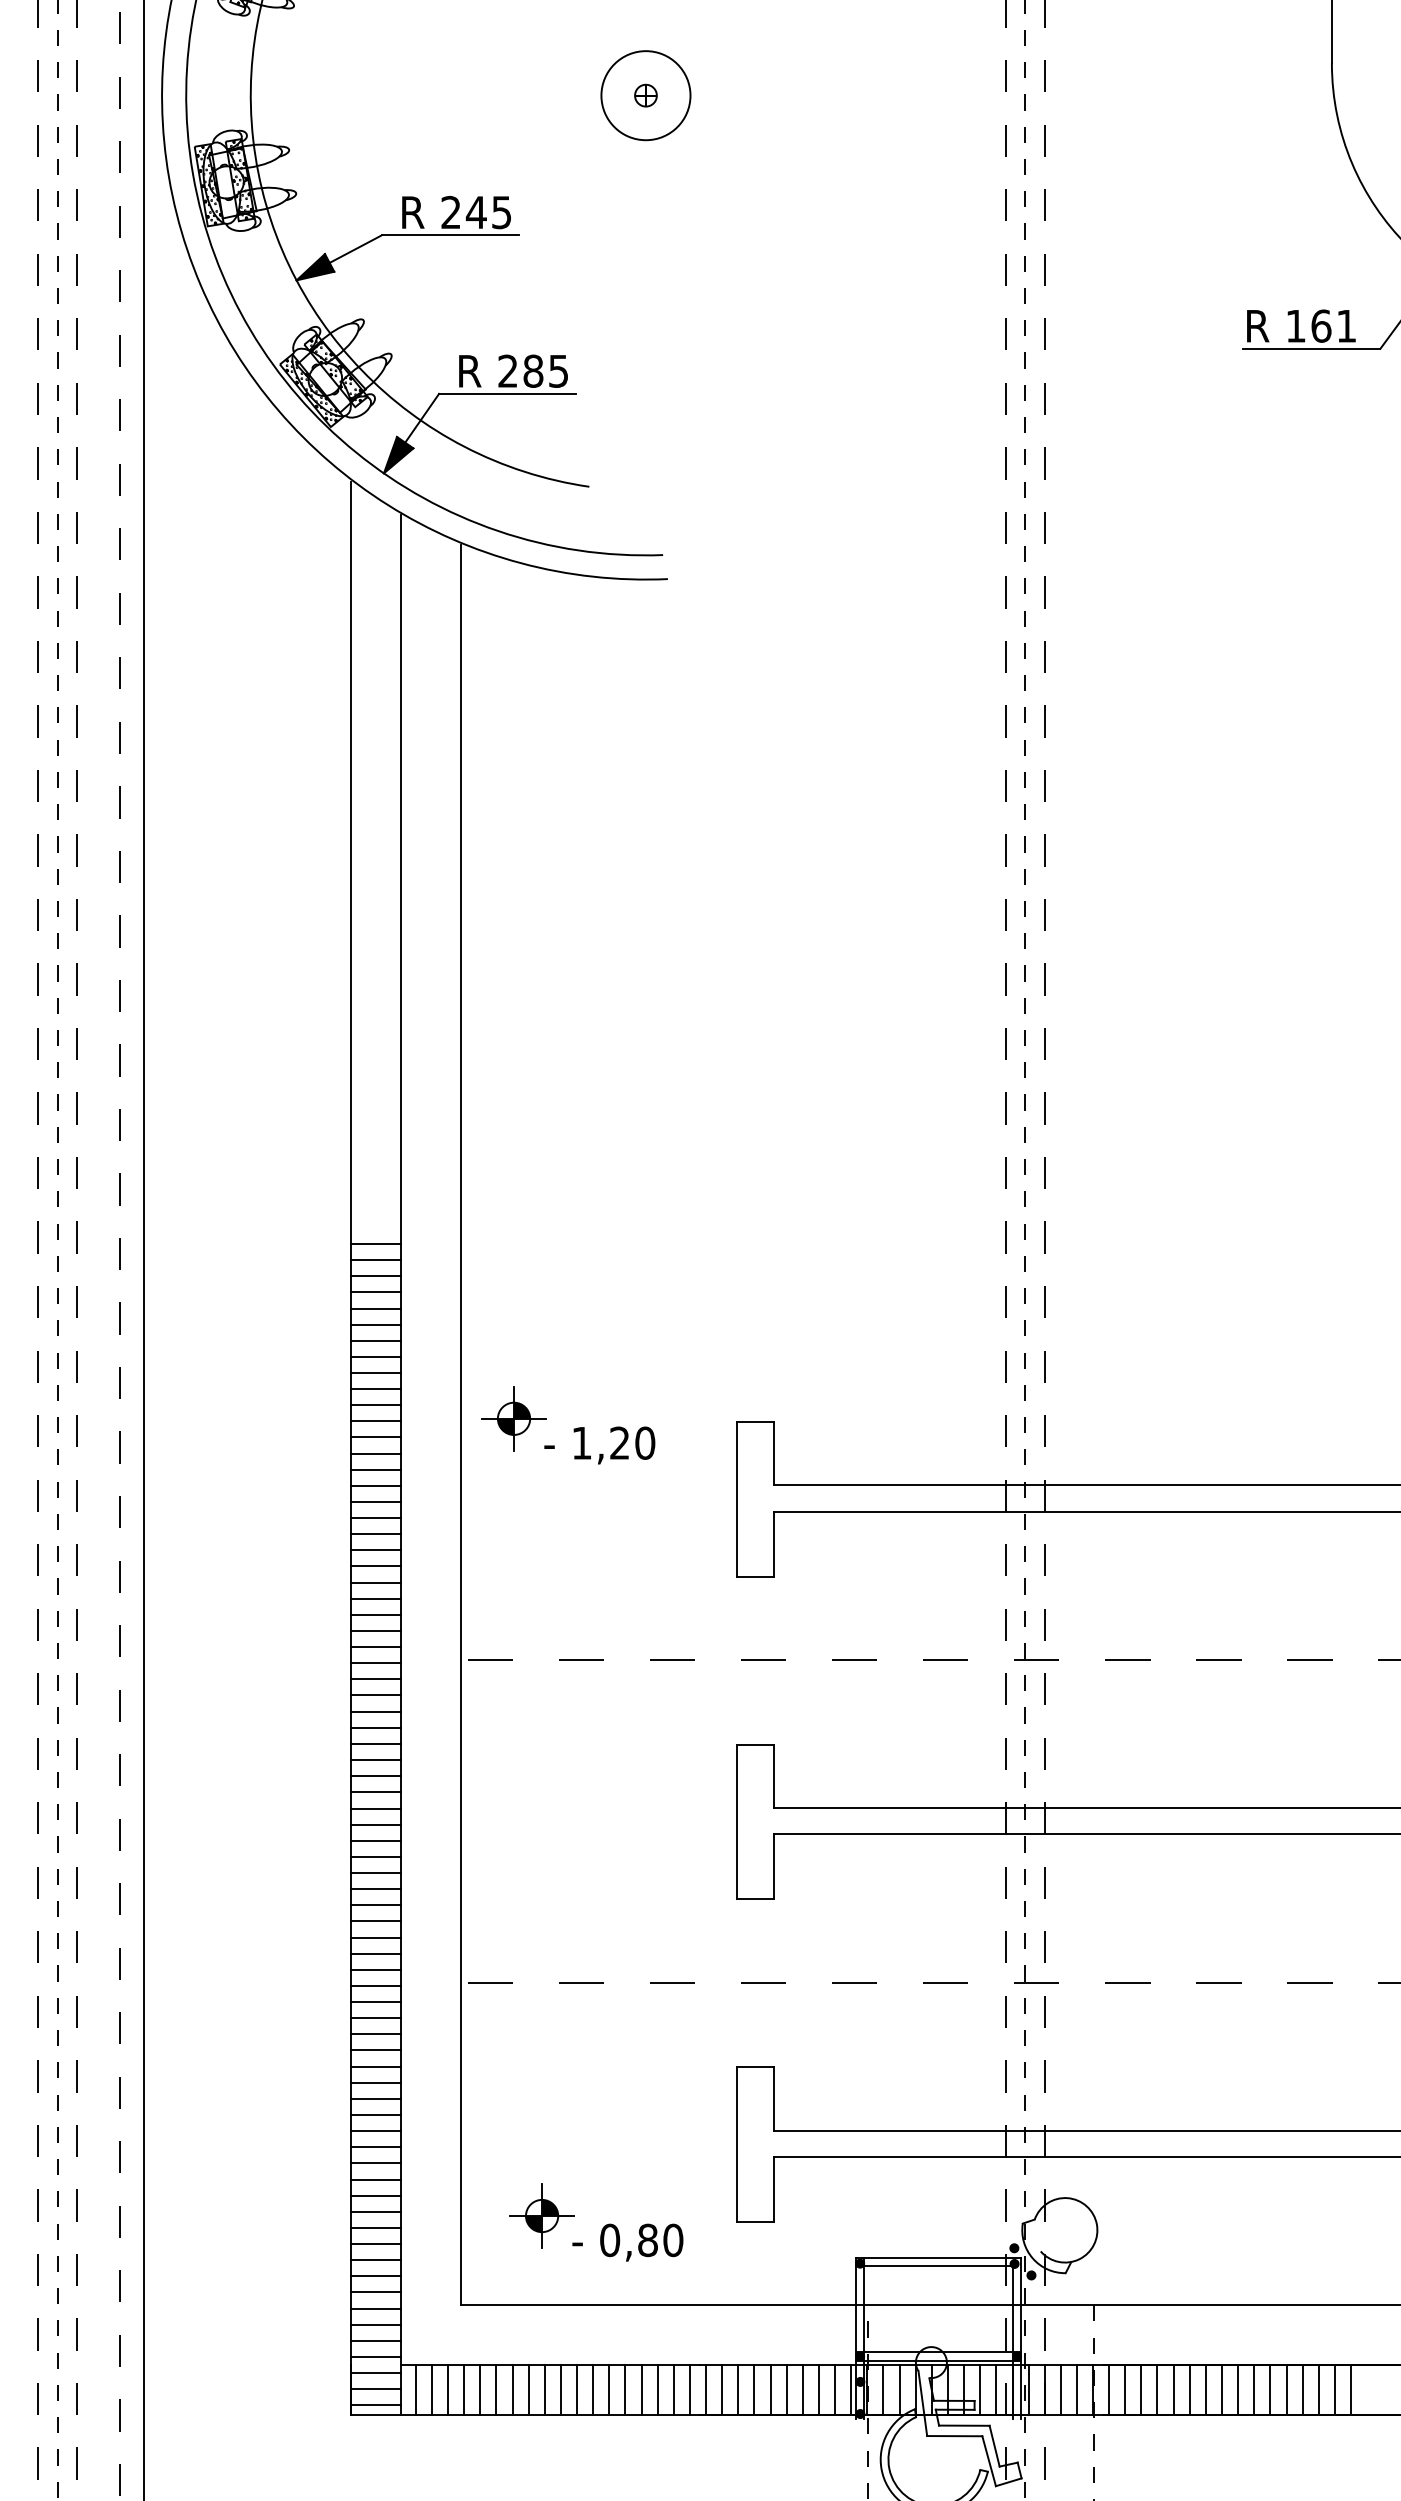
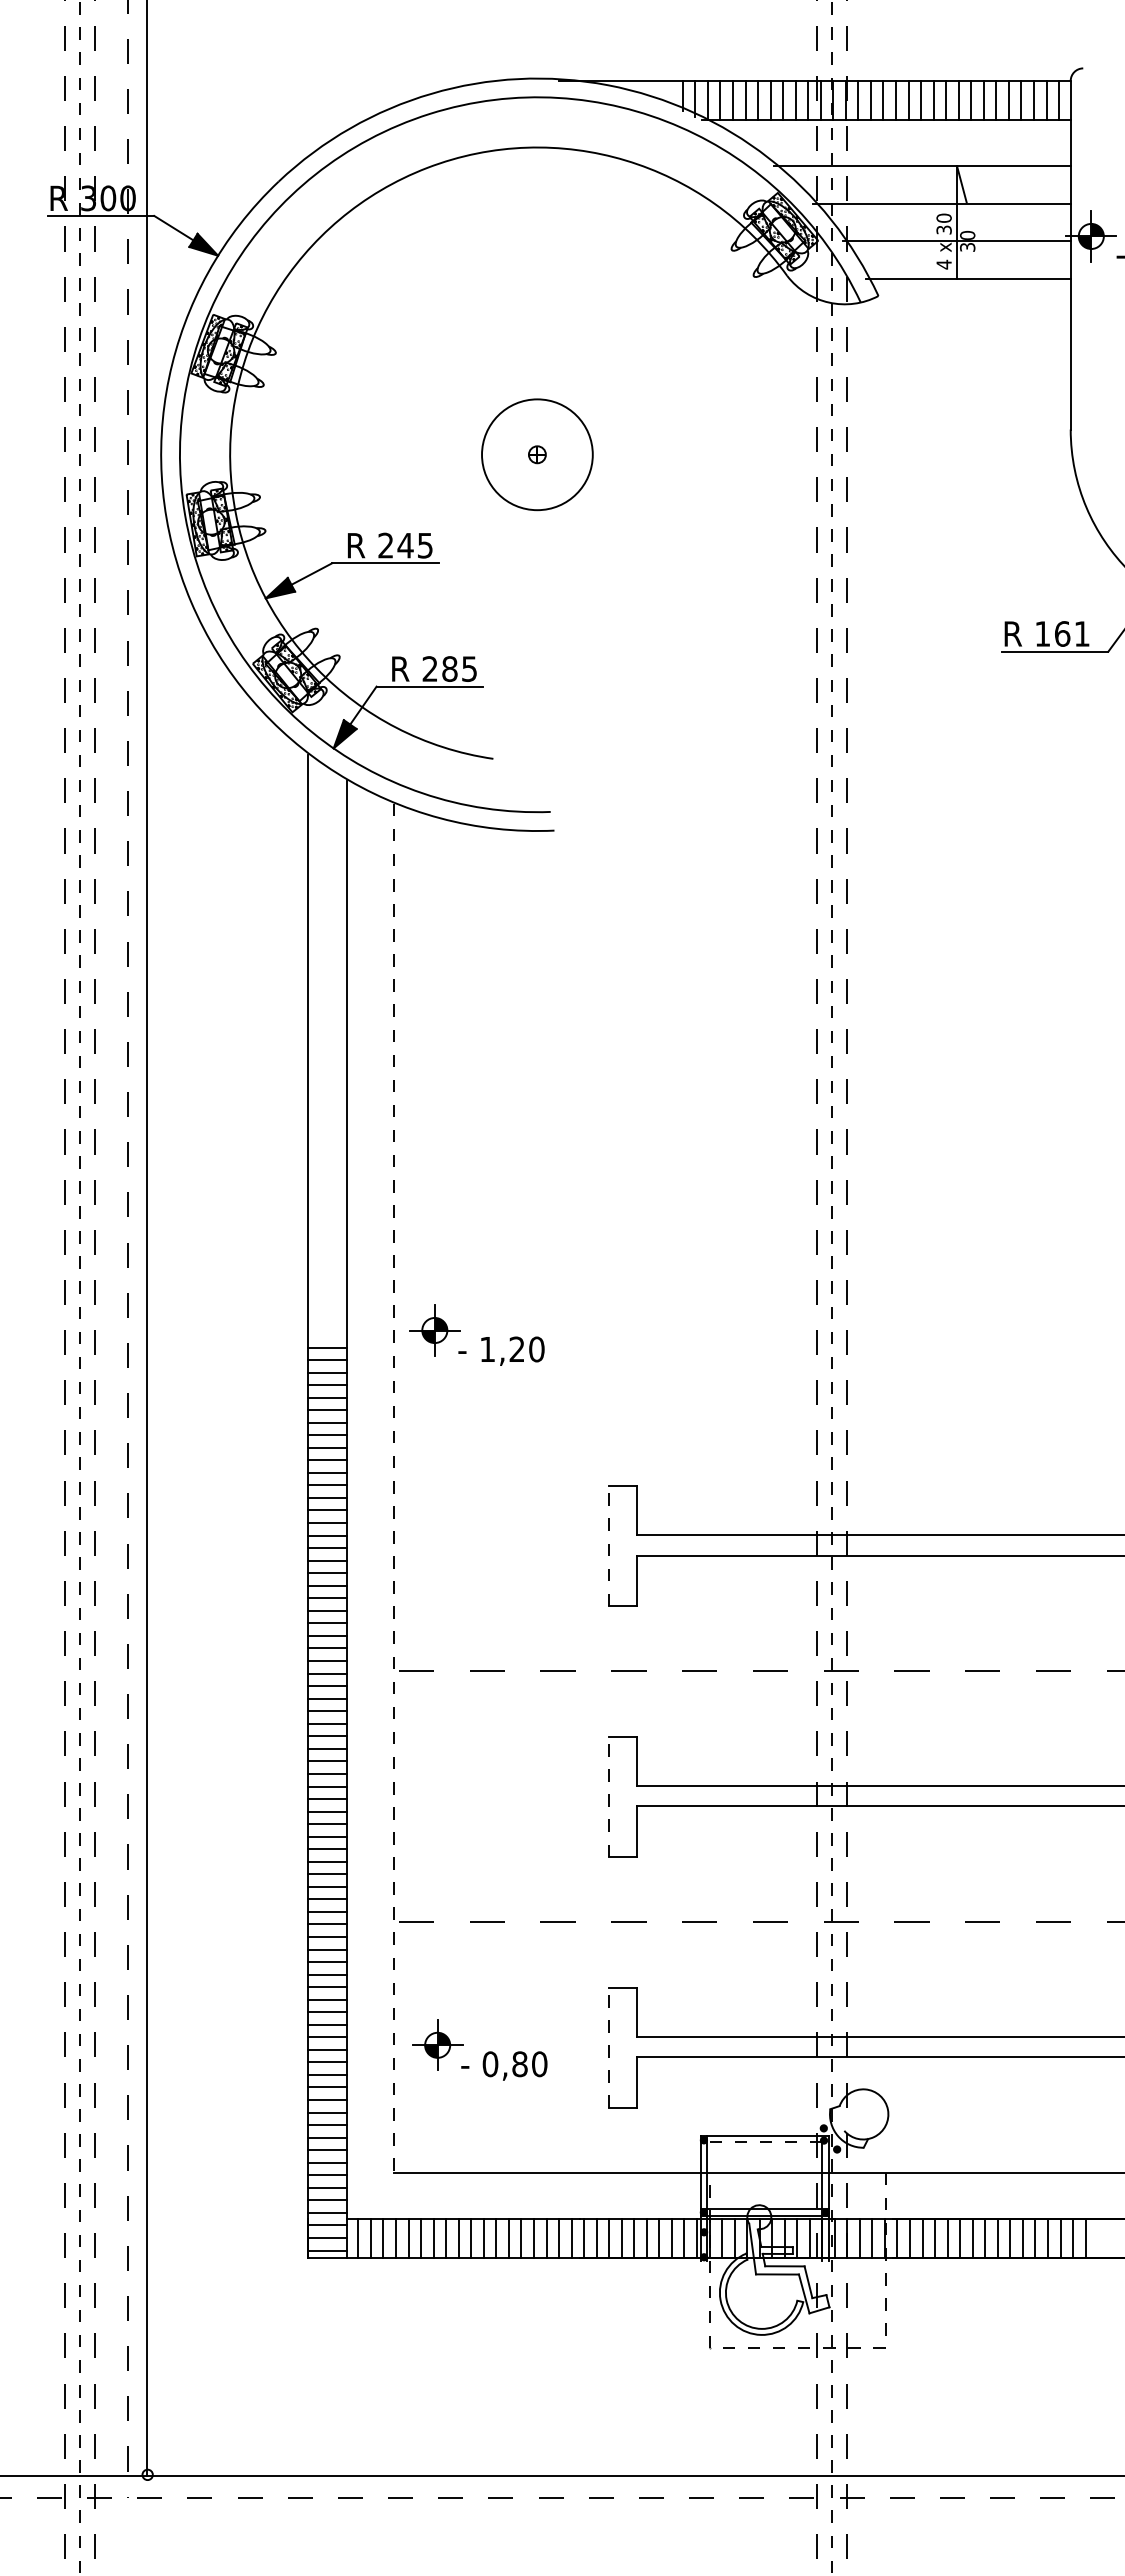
circle: (646, 95) -> (537, 454), size x1.6
line: (460, 1425) -> (393, 1488), solid -> dashed
part: (574, 1429) -> (481, 1338), moved
line: (737, 1498) -> (608, 1545), solid -> dashed
line: (737, 1821) -> (608, 1796), solid -> dashed
line: (737, 2144) -> (608, 2047), solid -> dashed
part: (602, 2227) -> (484, 2054), moved
line: (934, 2266) -> (761, 2142), solid -> dashed

